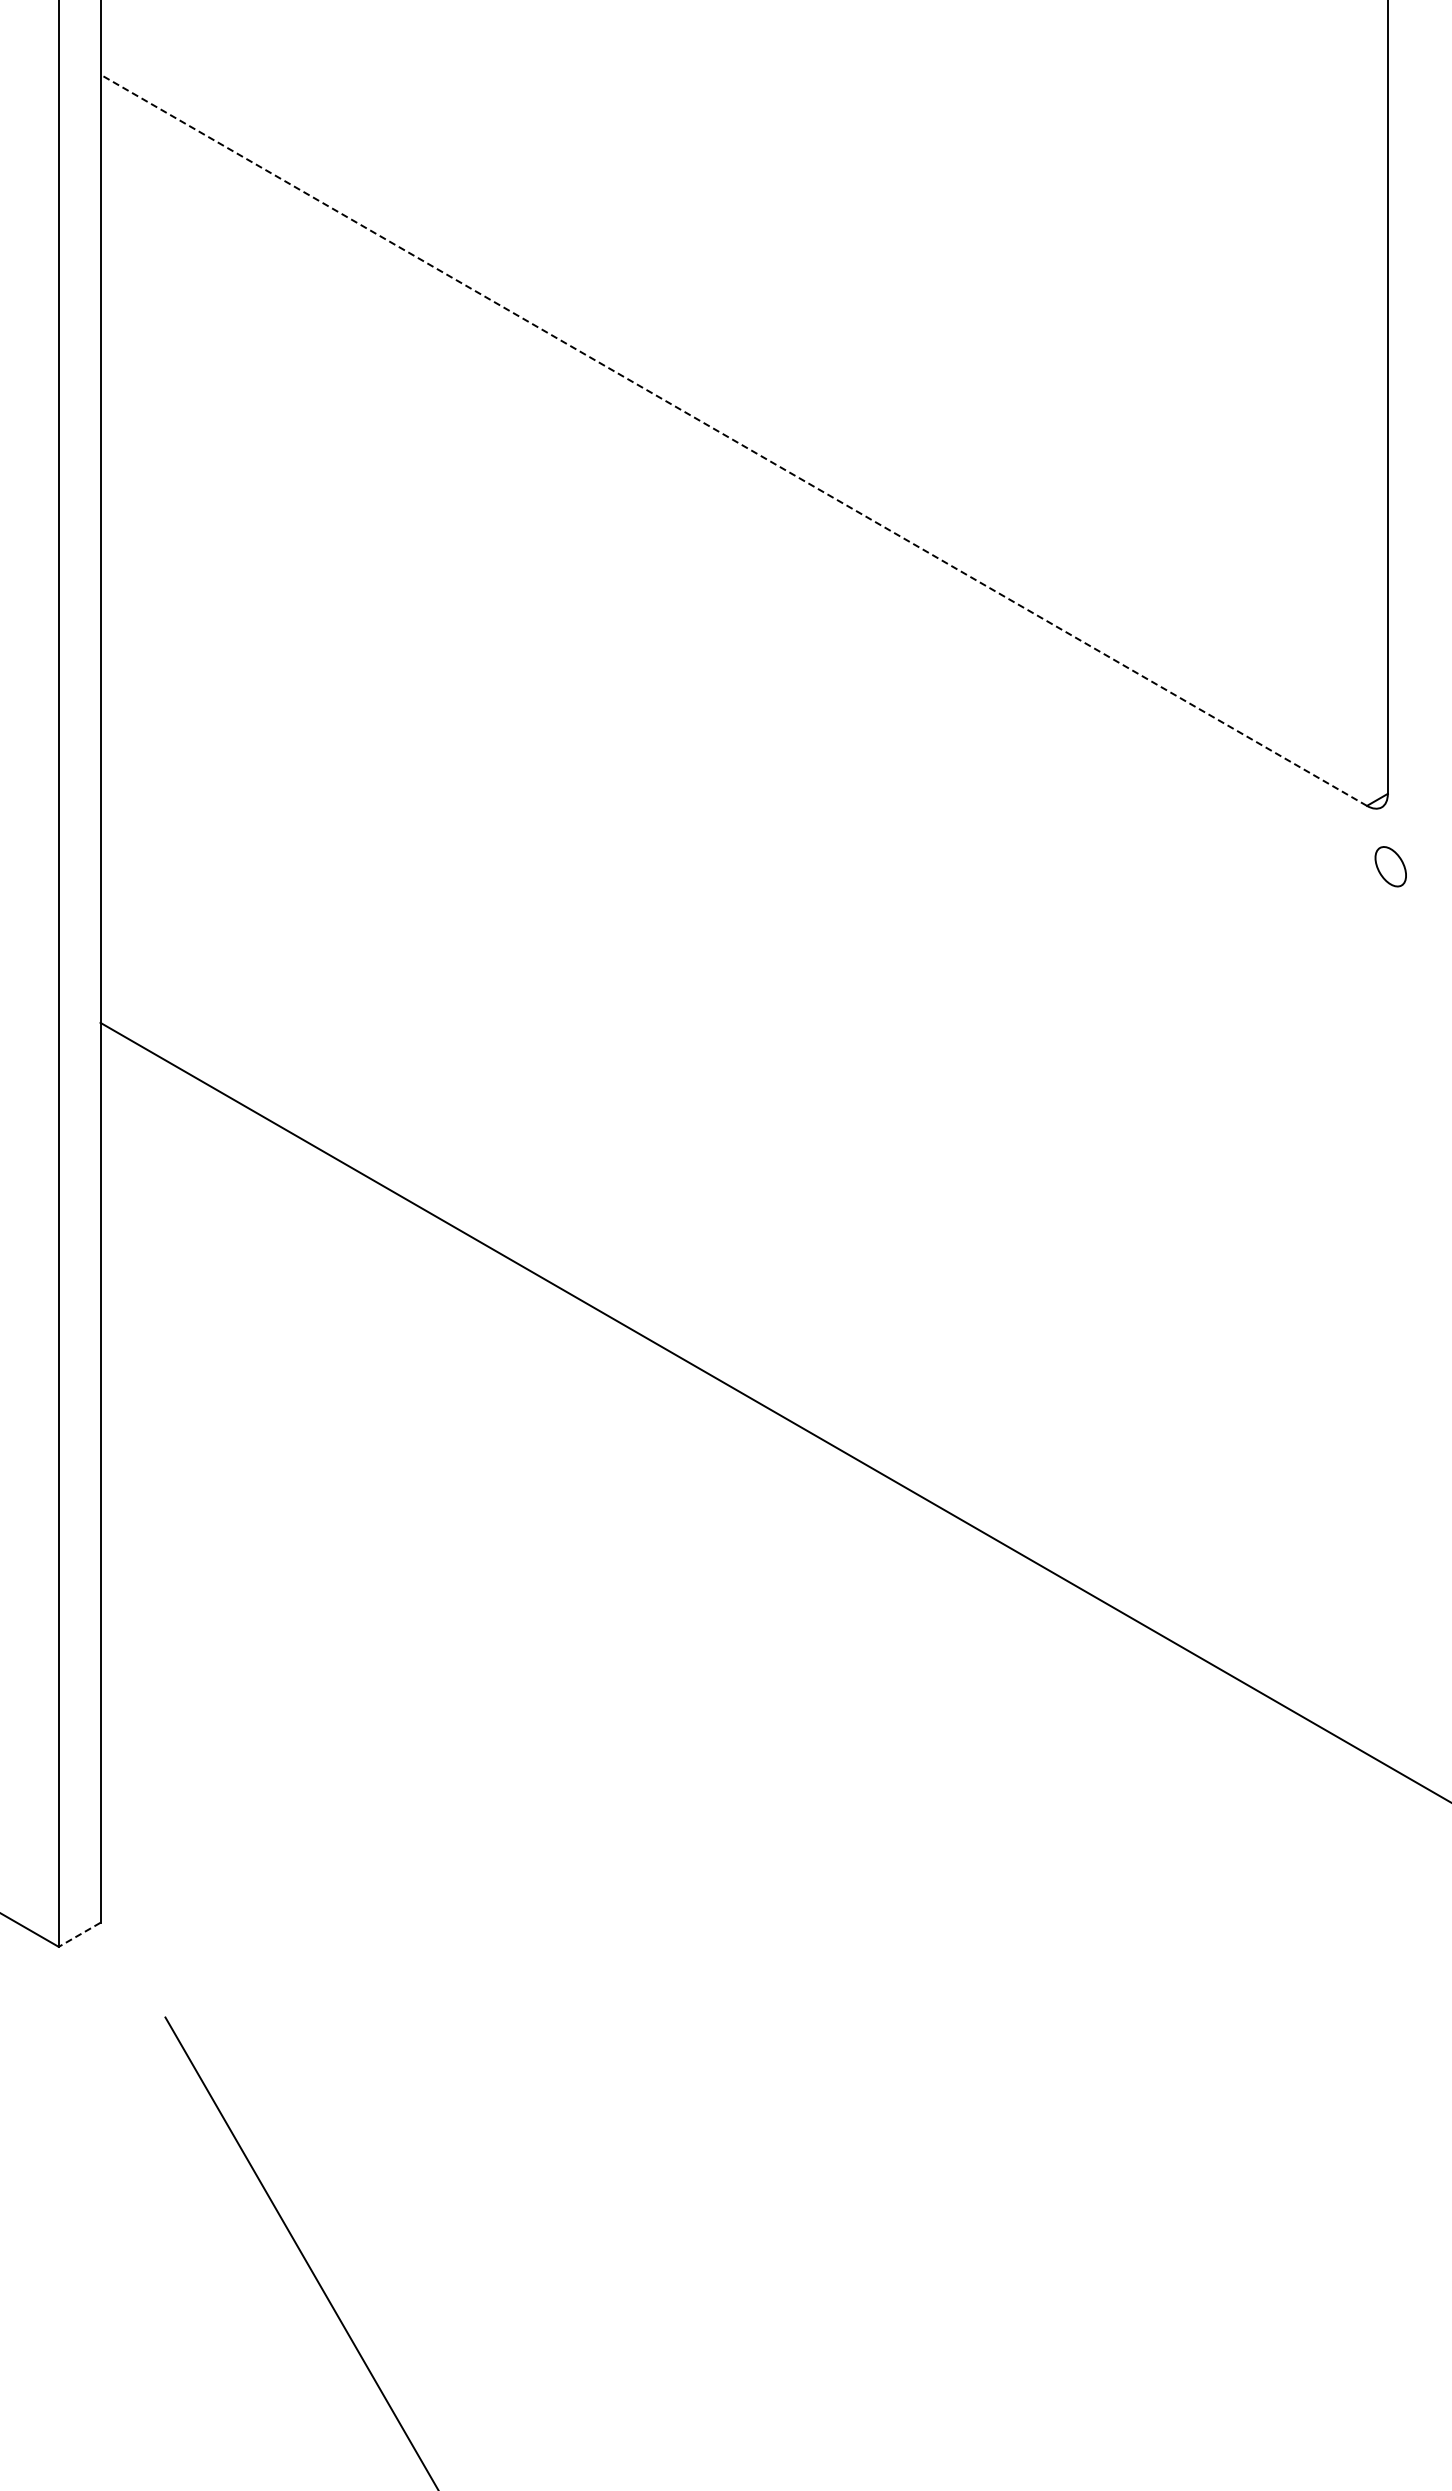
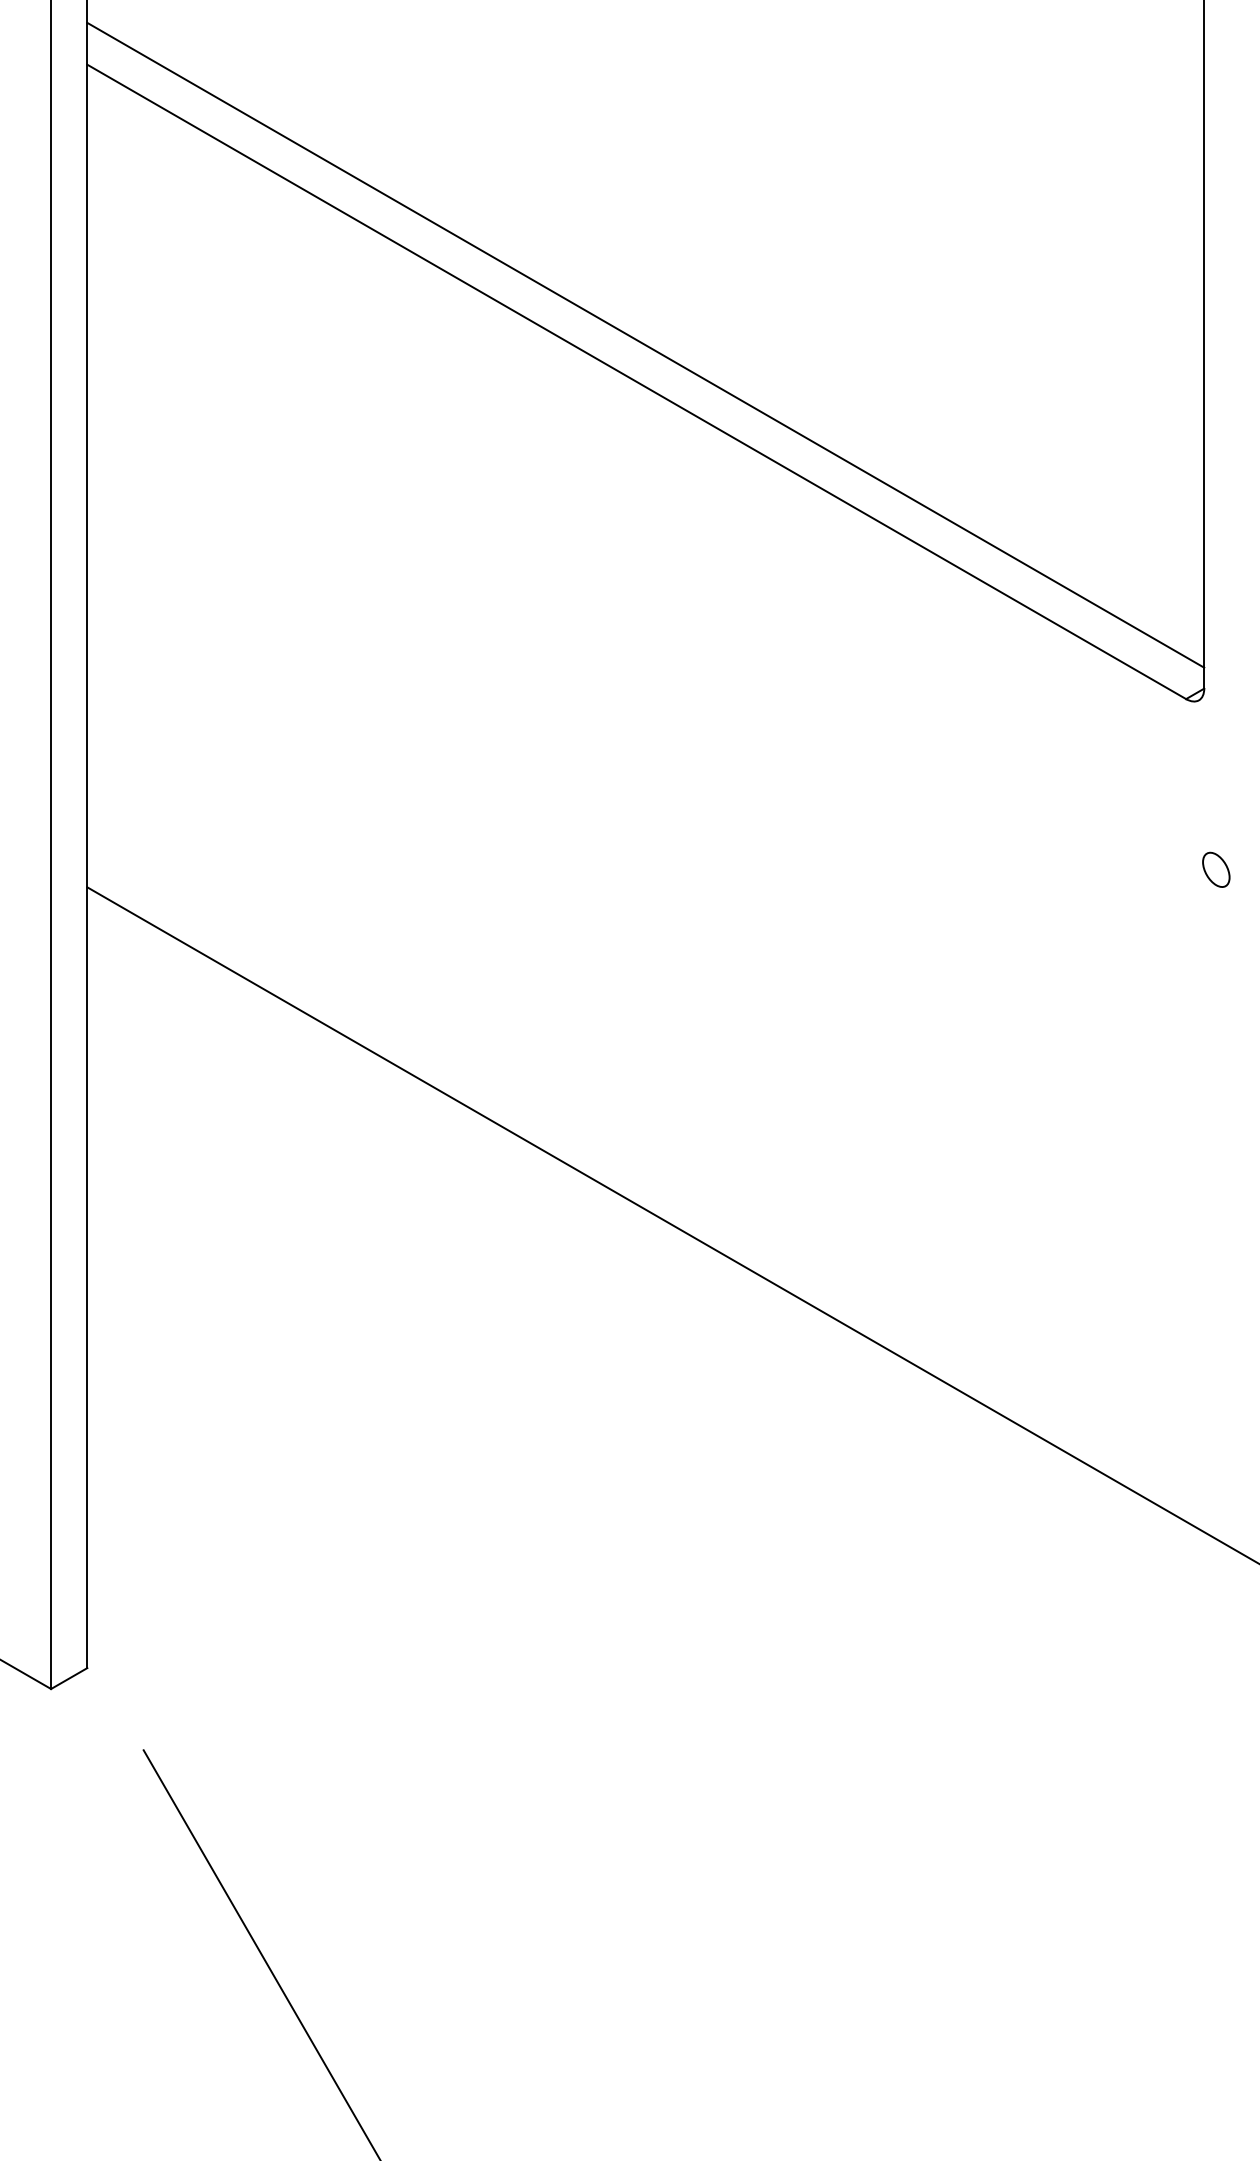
line: (743, 397) -> (645, 344), added
line: (733, 440) -> (636, 382), dashed -> solid
part: (1390, 866) -> (1216, 869), moved
line: (79, 1935) -> (69, 1679), dashed -> solid

